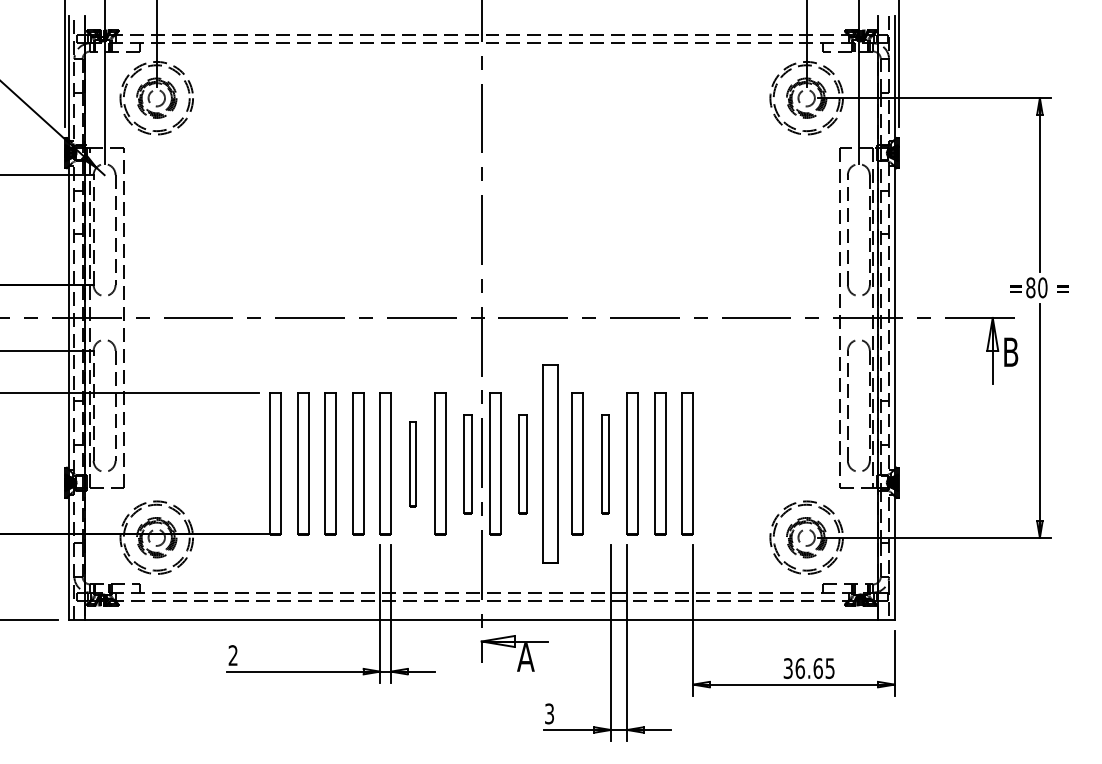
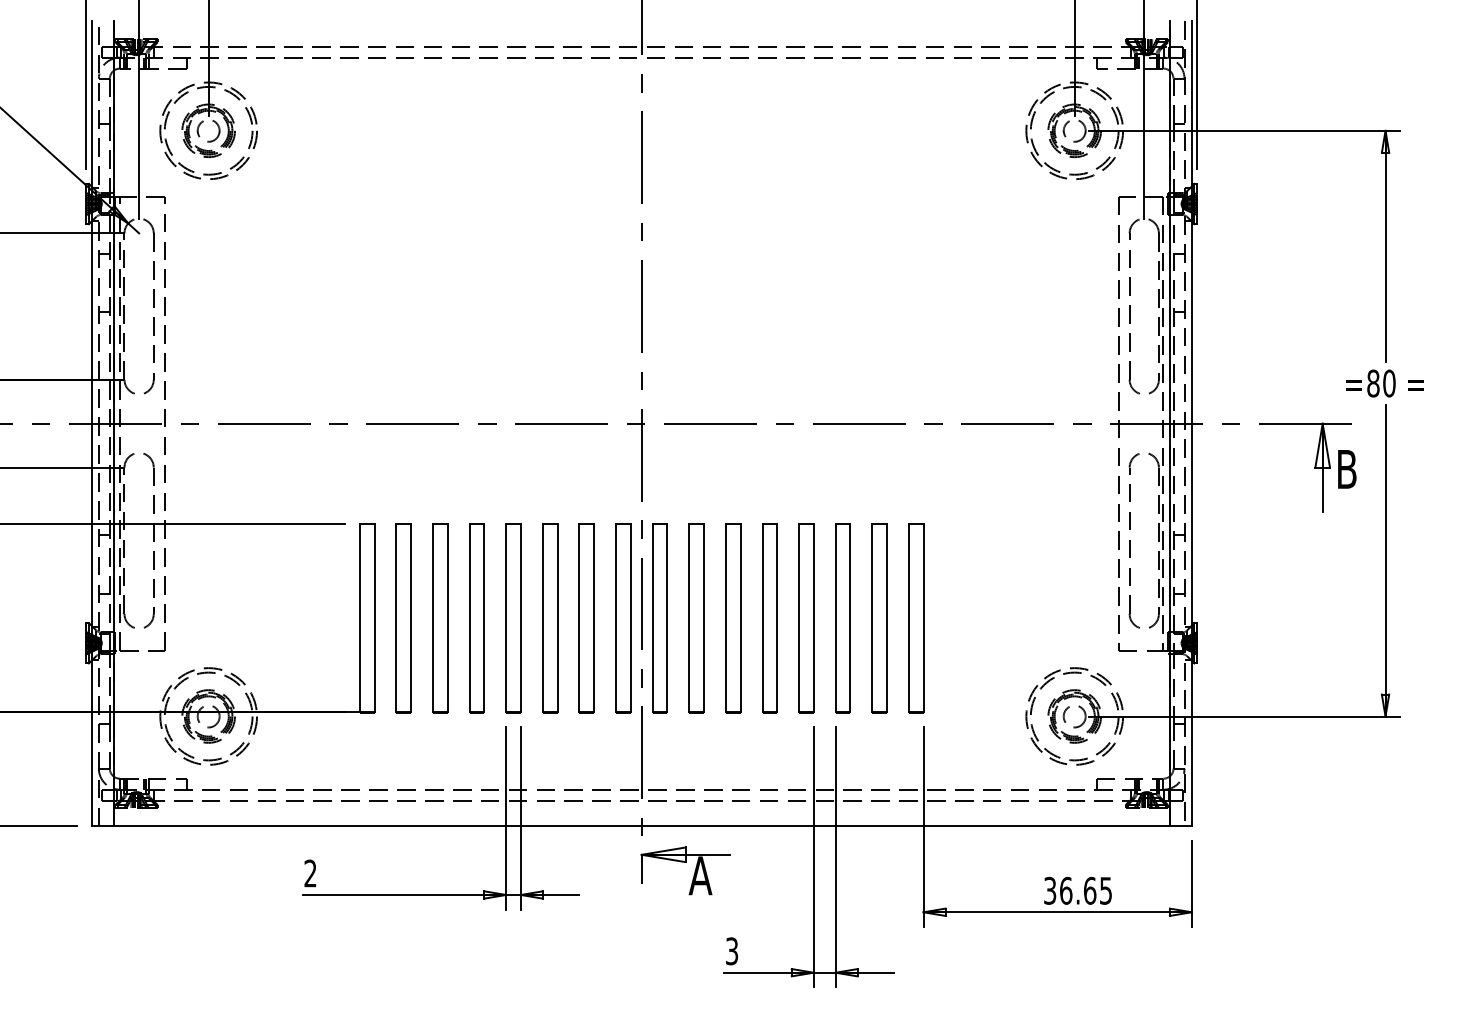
part: (413, 464) -> (550, 618), size x1.67
part: (468, 464) -> (623, 618), size x1.43
part: (522, 464) -> (696, 618), size x1.43
part: (550, 464) -> (733, 618), size x0.71
part: (605, 464) -> (806, 618), size x1.43

